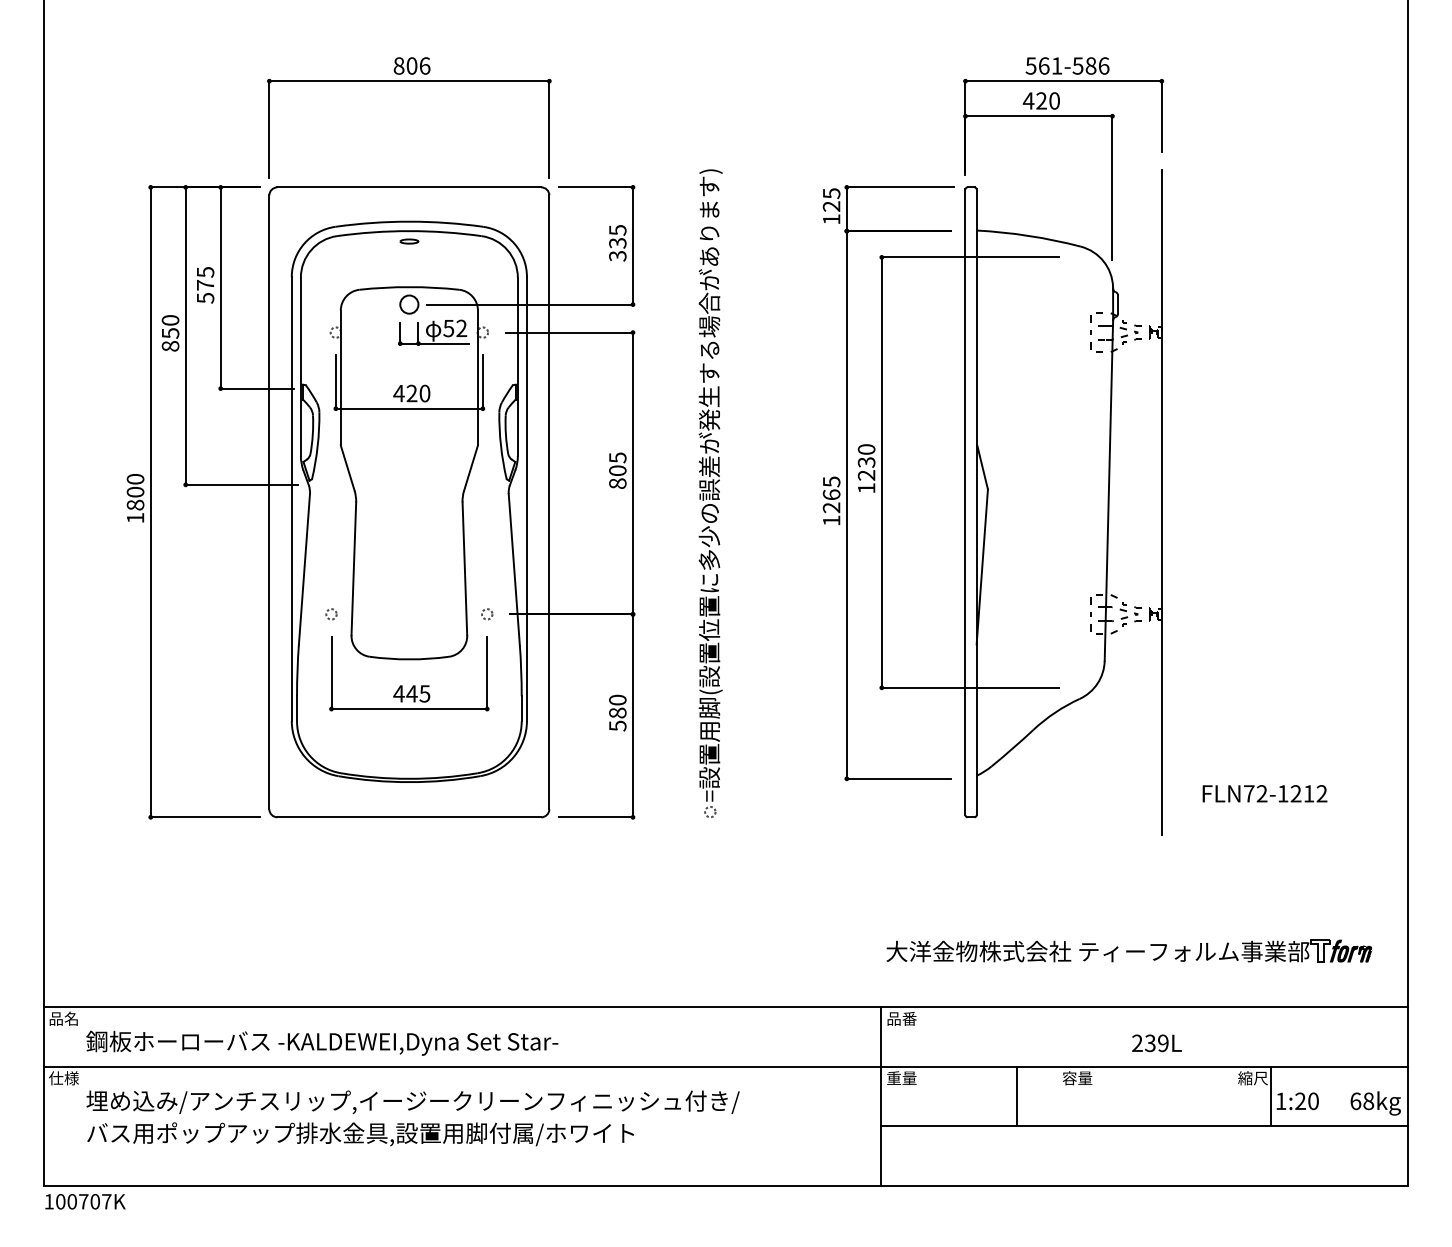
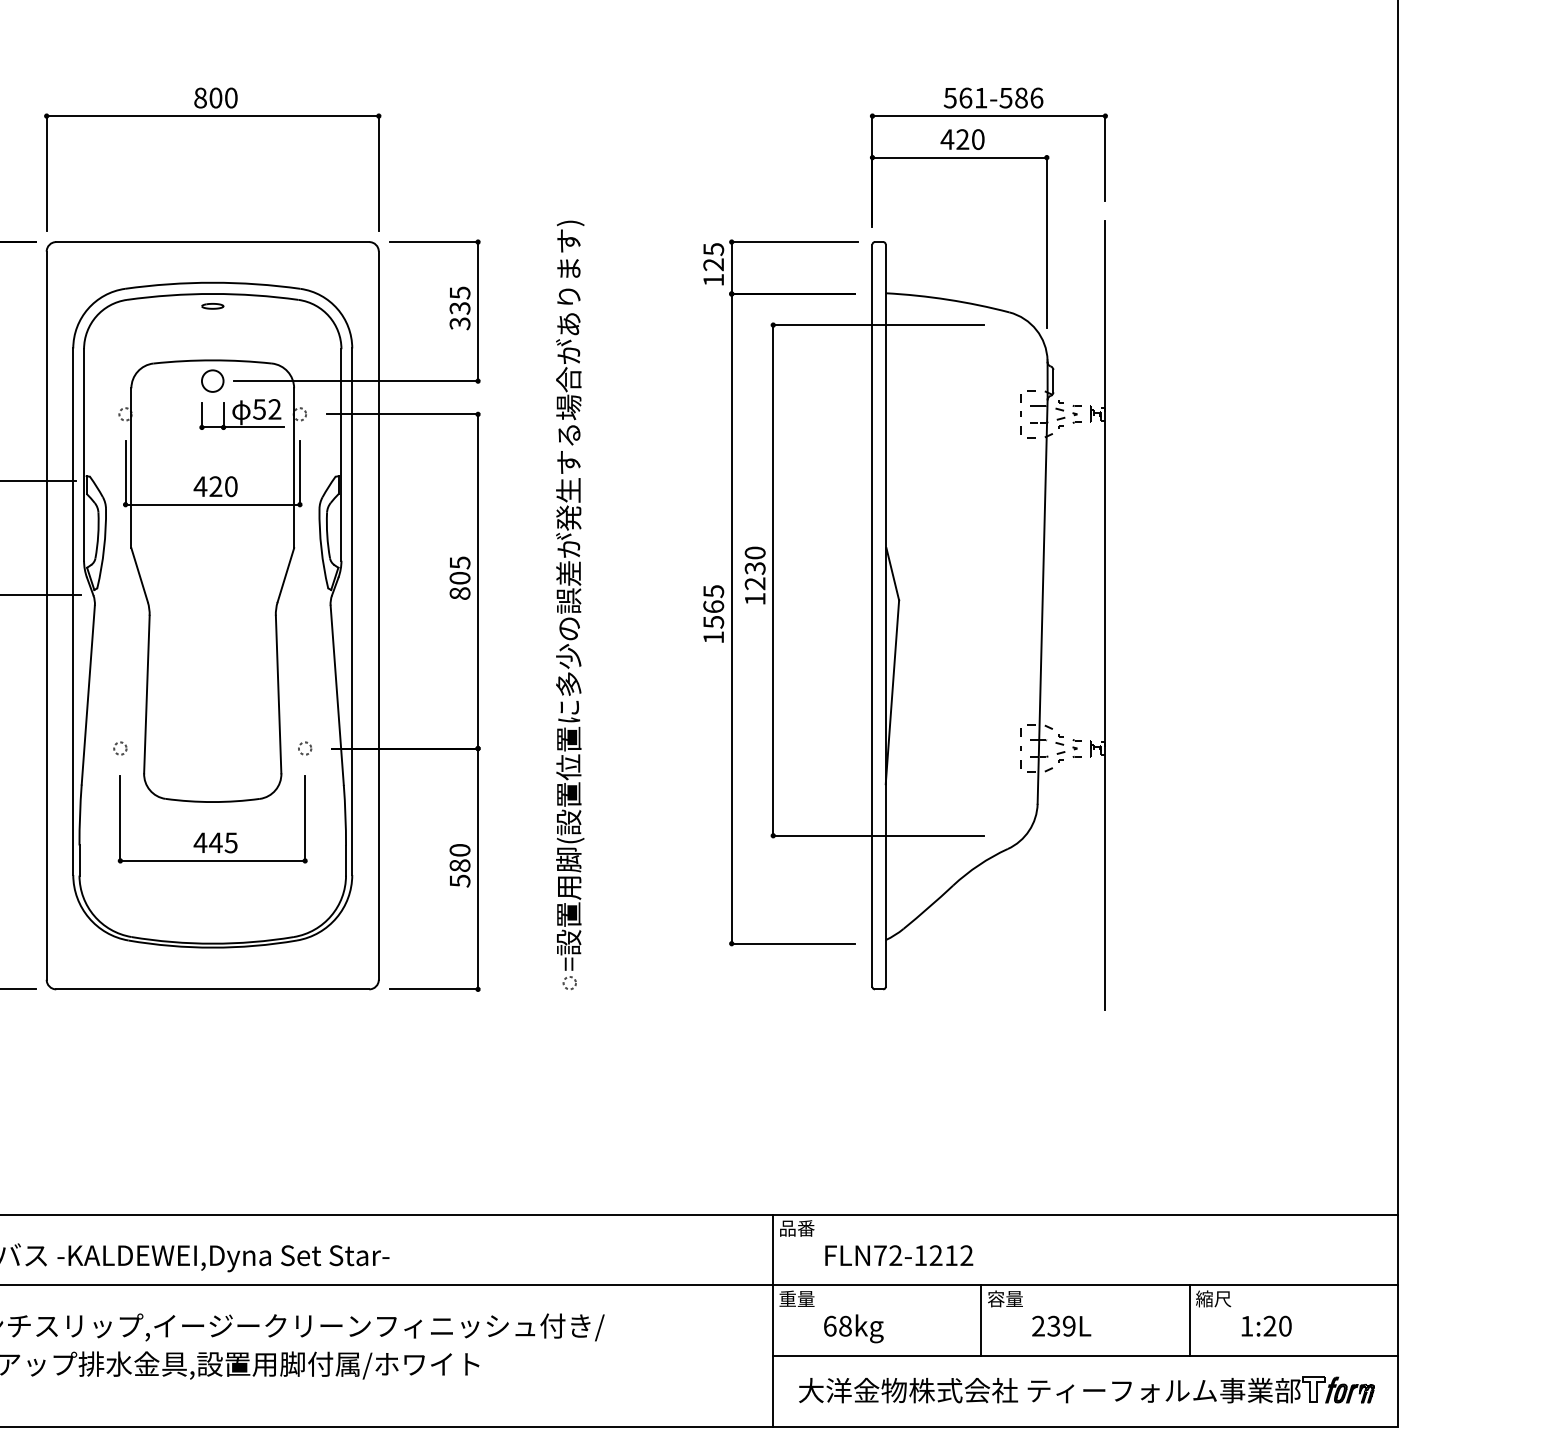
text: (424, 65) -> (230, 97), 806 -> 800
text: (831, 507) -> (713, 621), 1265 -> 1565
text: (1264, 793) -> (898, 1255), moved
part: (1129, 950) -> (1087, 1389), moved
text: (1156, 1043) -> (1061, 1326), moved
line: (1017, 1096) -> (981, 1320), moved
line: (1270, 1096) -> (1189, 1320), moved
text: (1375, 1103) -> (853, 1328), moved

